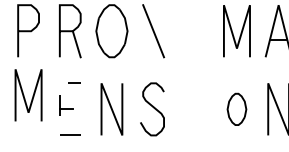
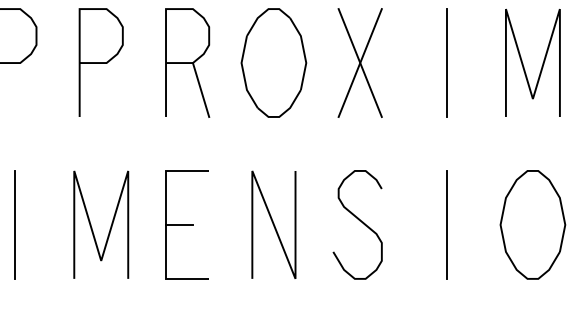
line: (153, 31) -> (360, 63), added
line: (195, 31) -> (447, 63), added
line: (24, 95) -> (92, 225), moved
line: (59, 108) -> (165, 223), dashed -> solid
line: (195, 109) -> (447, 225), added
part: (236, 109) -> (531, 225), size x1.67

